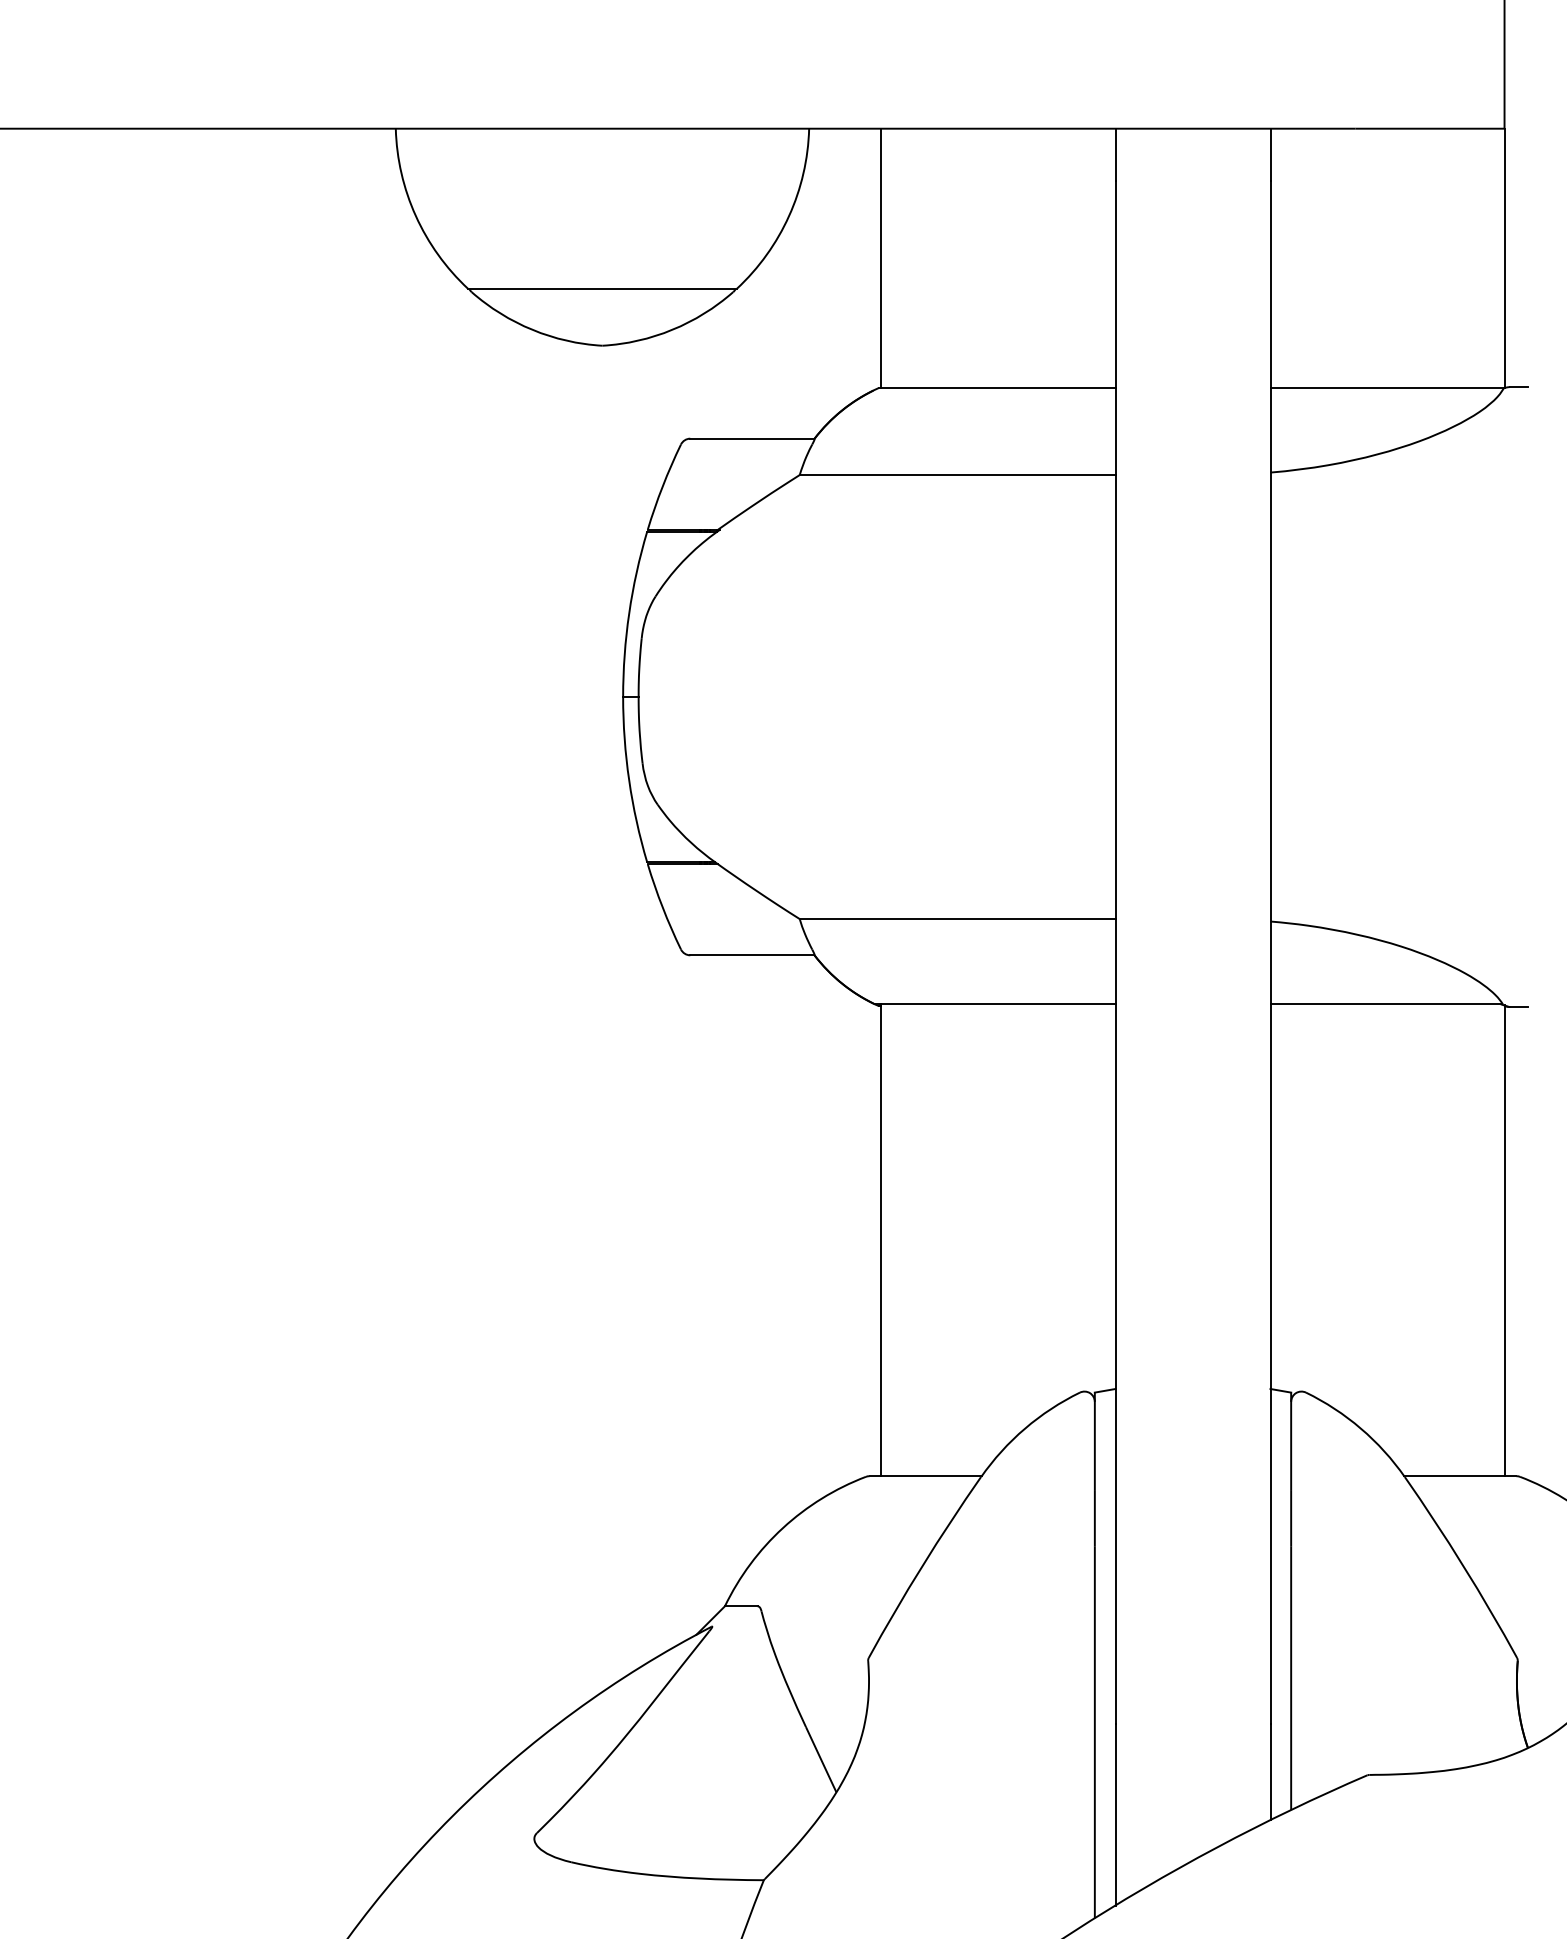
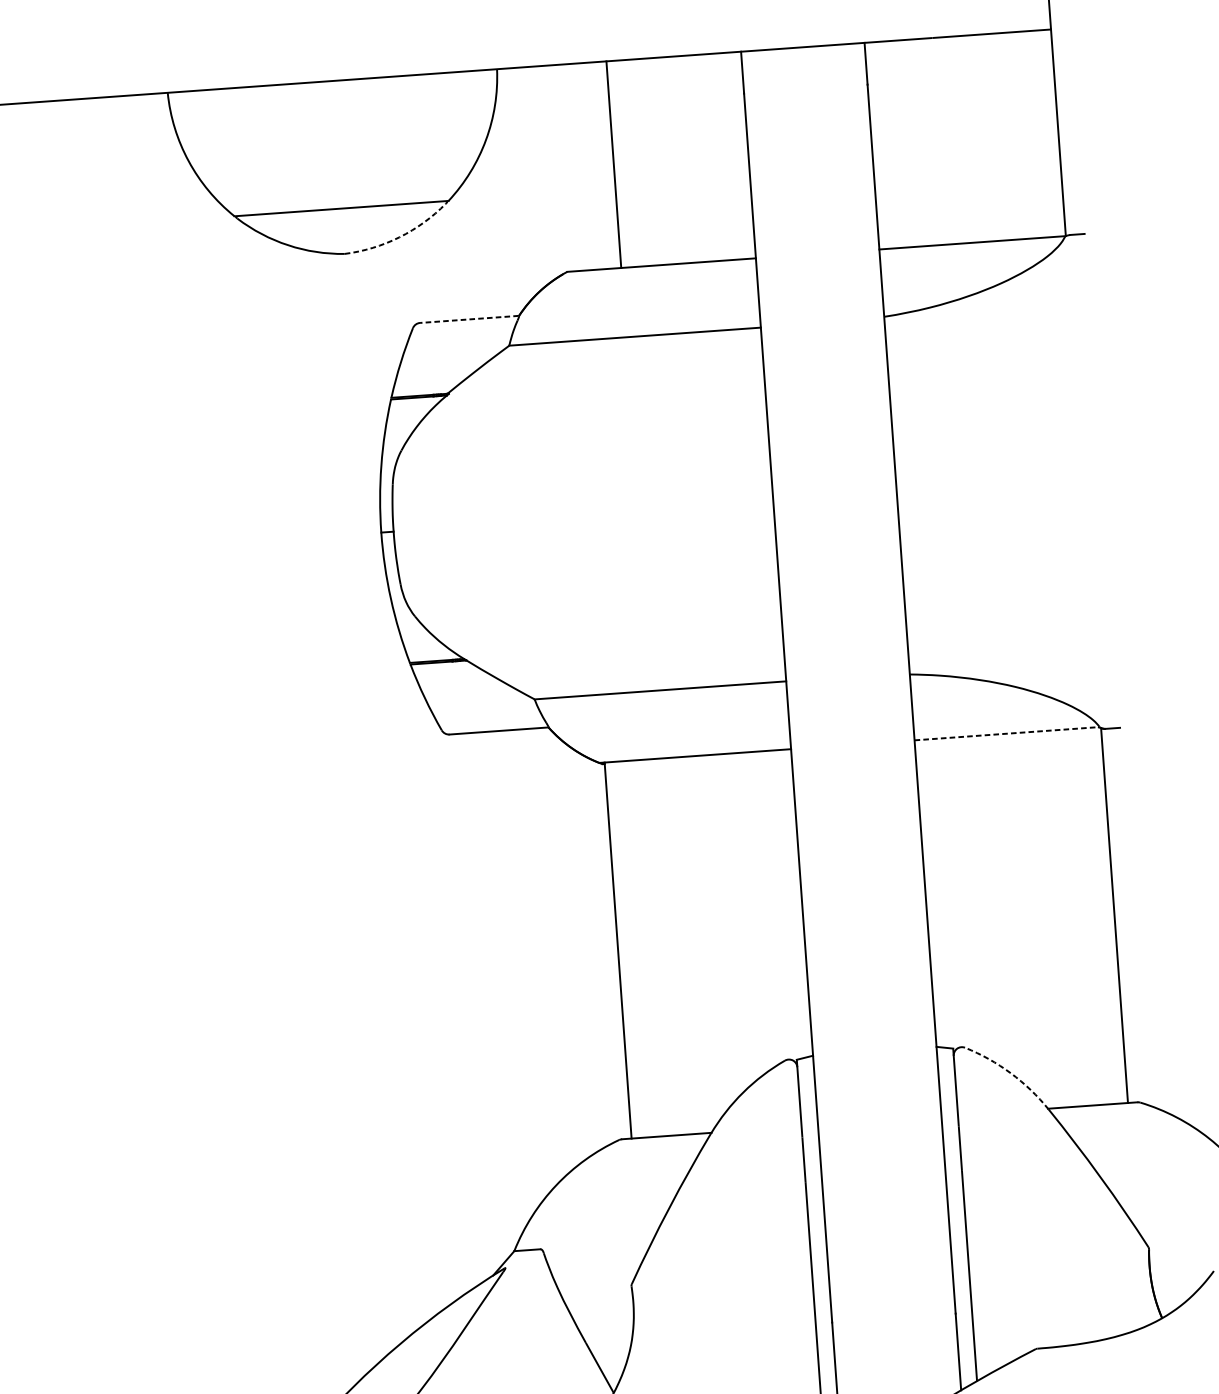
line: (881, 258) -> (613, 164), moved
arc: (672, 329) -> (399, 236), solid -> dashed
line: (752, 438) -> (469, 319), solid -> dashed
line: (1386, 1004) -> (1007, 733), solid -> dashed
arc: (1360, 1428) -> (1010, 1073), solid -> dashed

